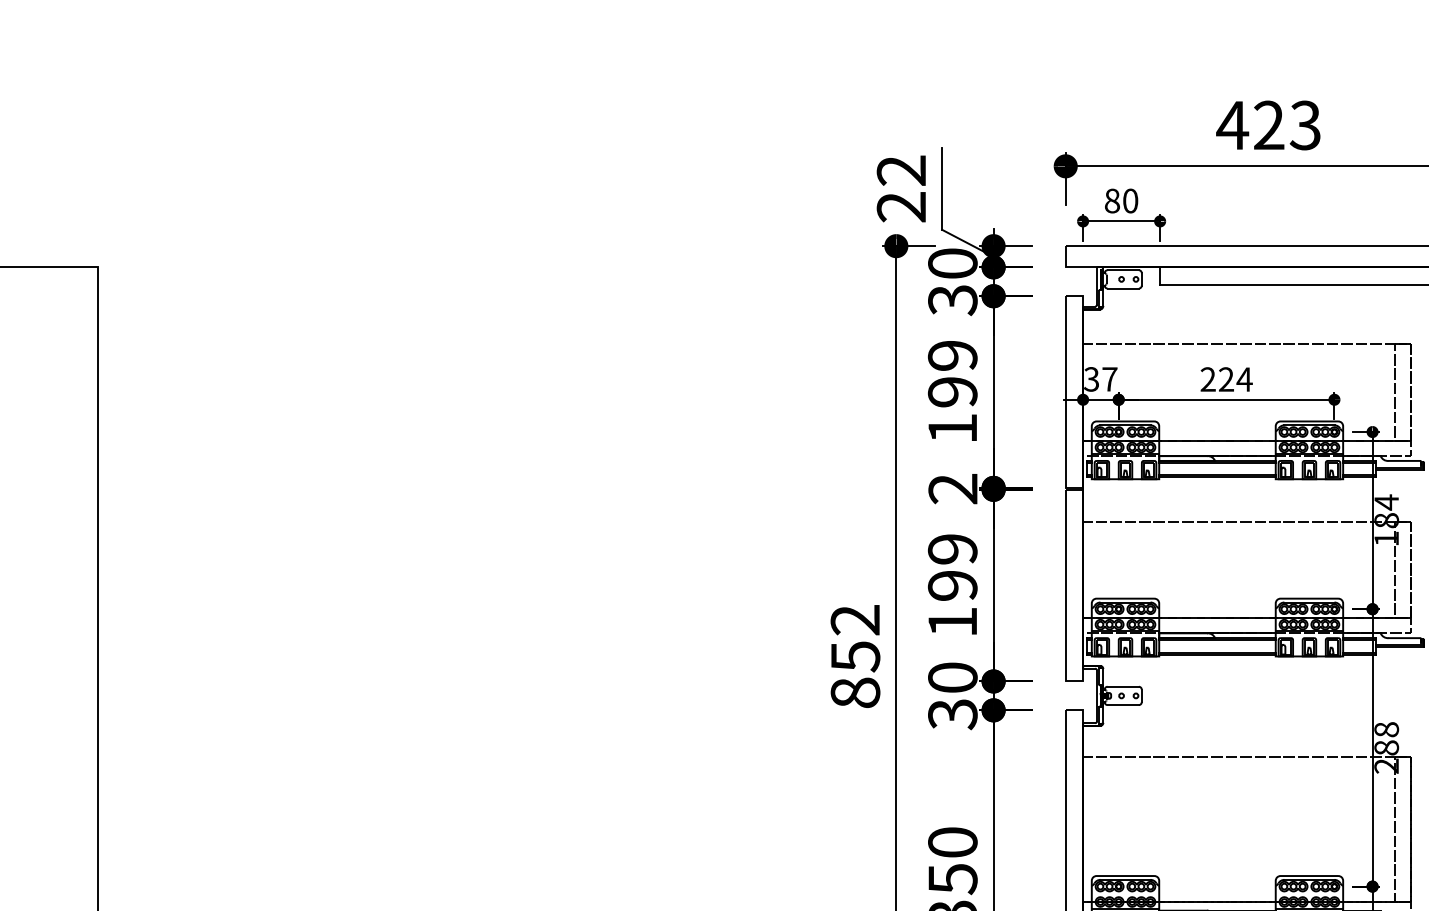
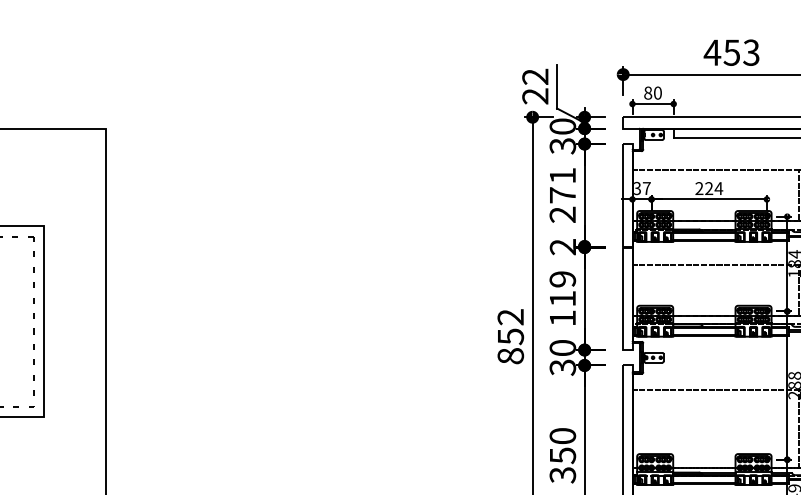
text: (1268, 125) -> (731, 52), 423 -> 453
text: (952, 392) -> (562, 195), 199 -> 271
text: (952, 585) -> (562, 298), 199 -> 119

